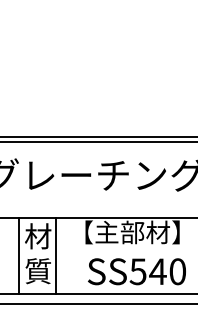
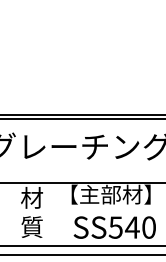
line: (18, 256) -> (15, 214), removed
line: (55, 256) -> (46, 214), removed

